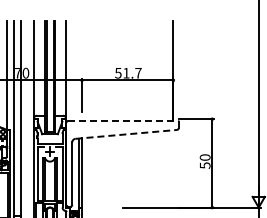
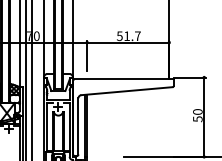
line: (123, 120) -> (124, 78), dashed -> solid
line: (126, 134) -> (127, 91), dashed -> solid

